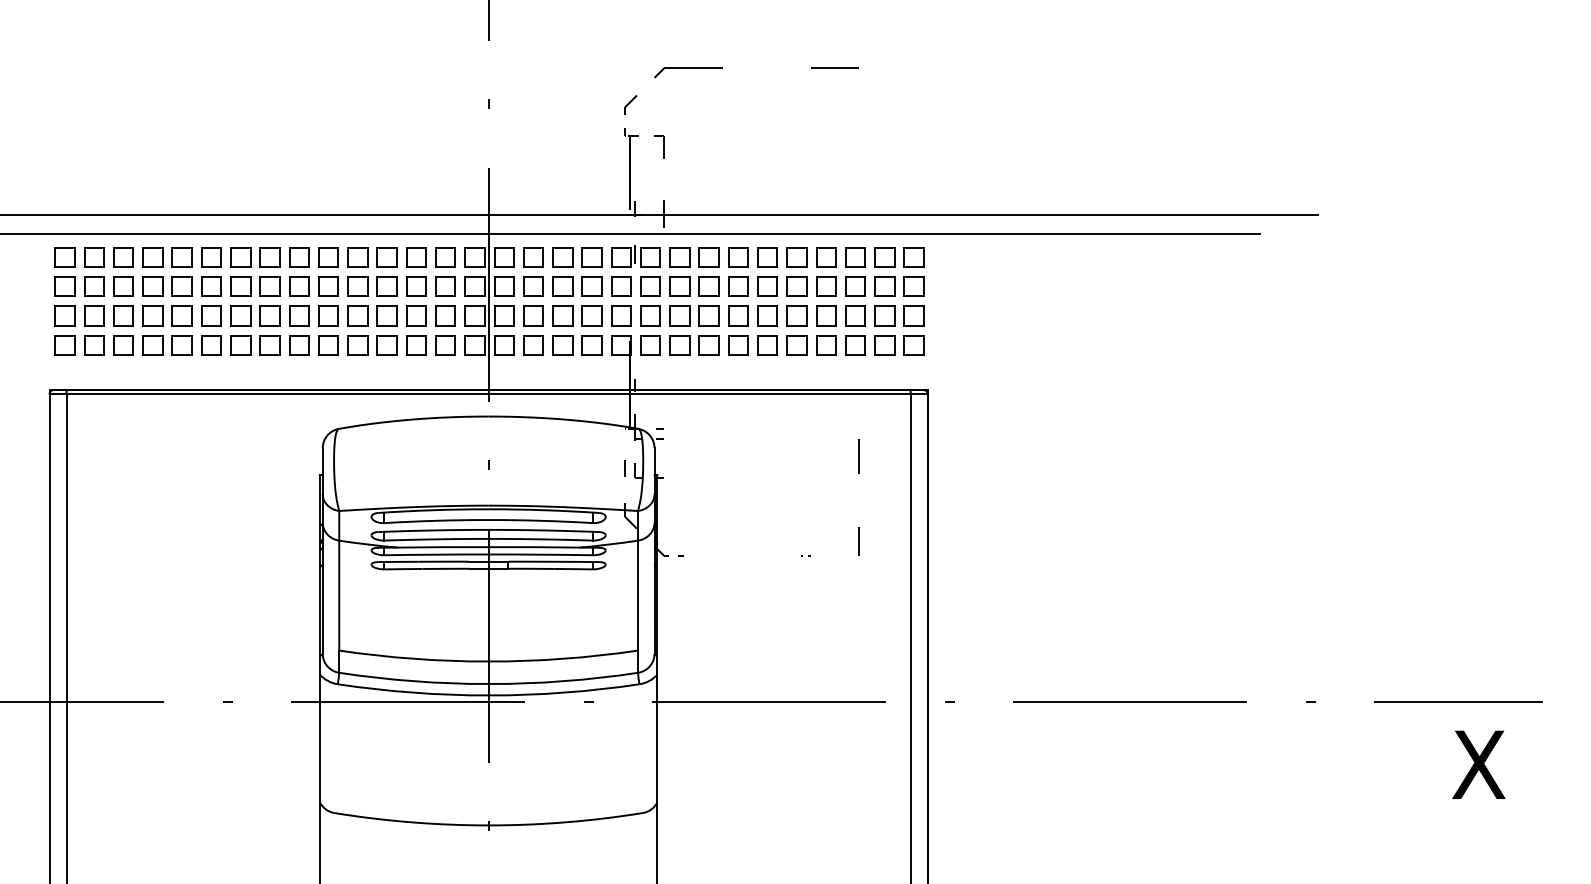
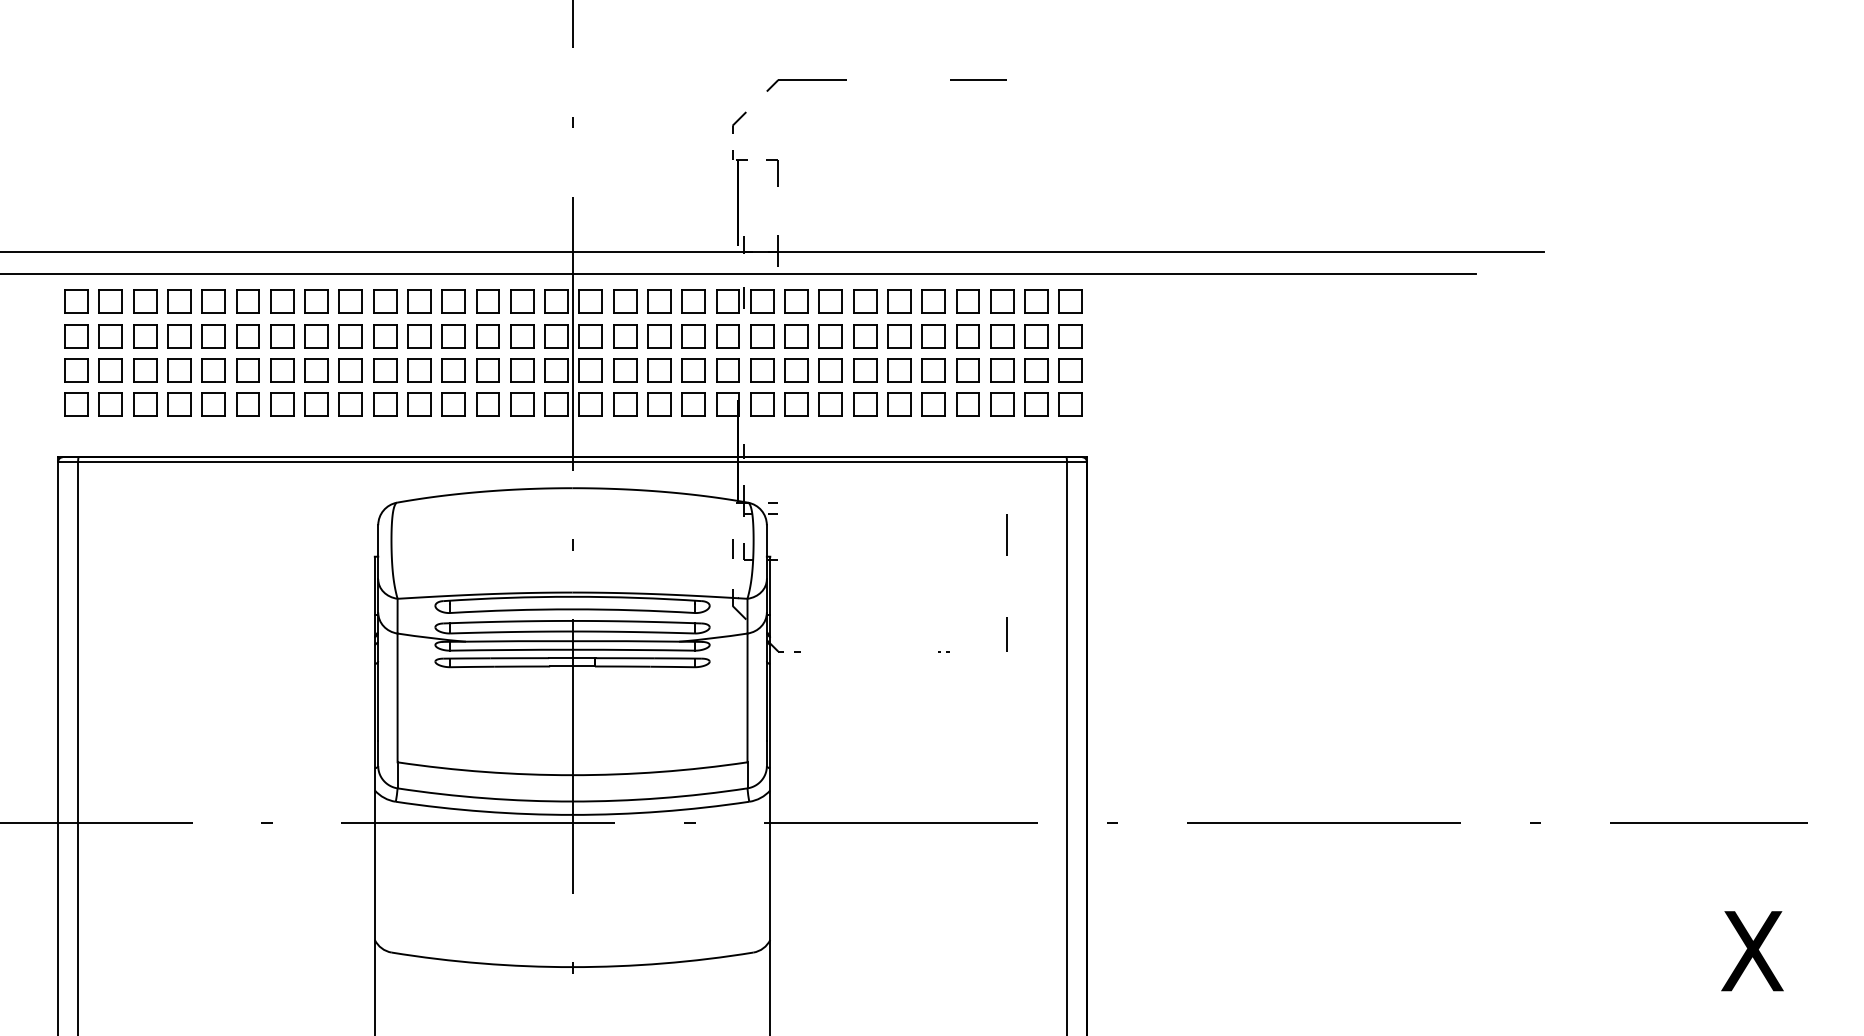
text: (1478, 765) -> (1752, 951), moved

